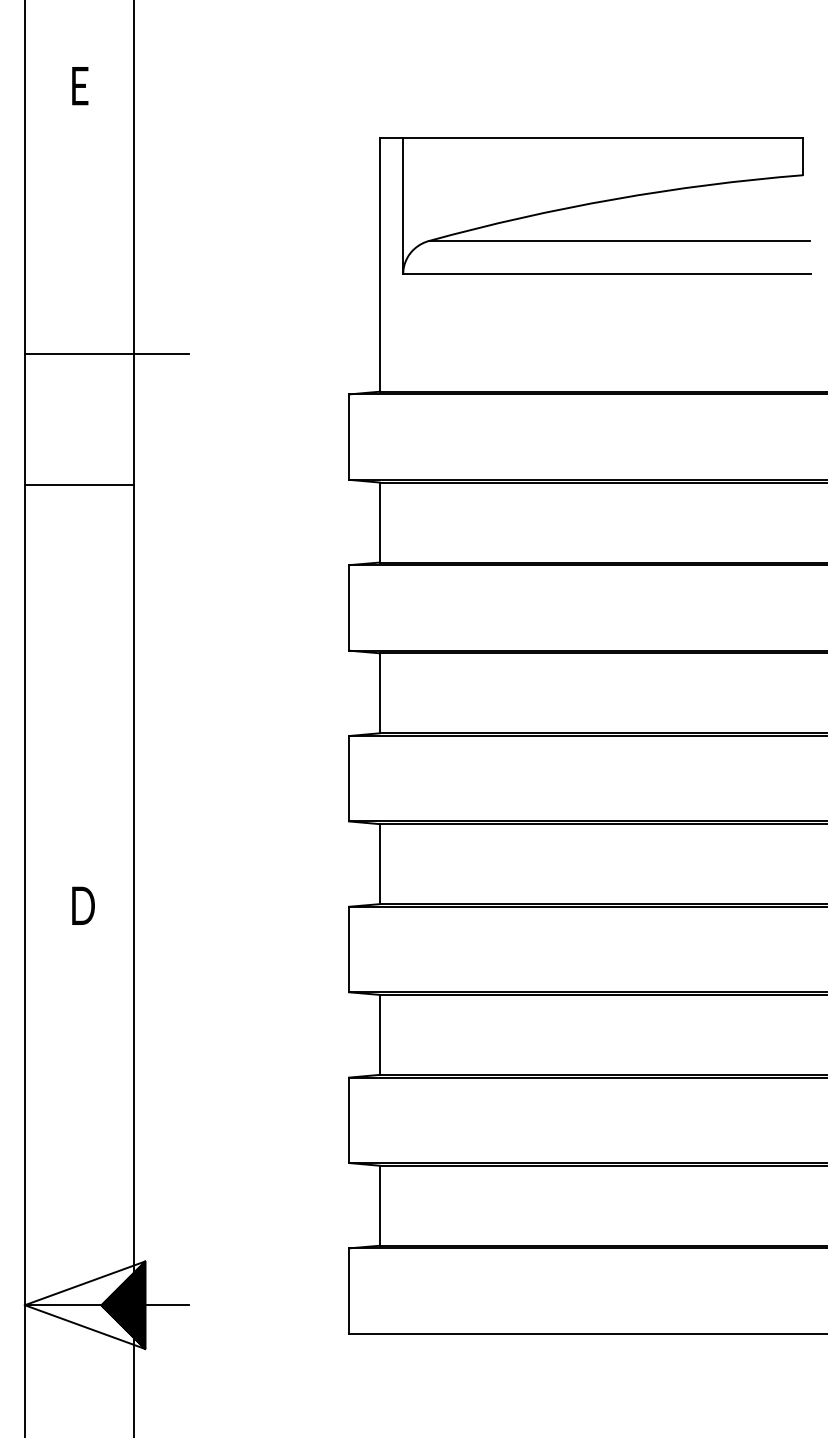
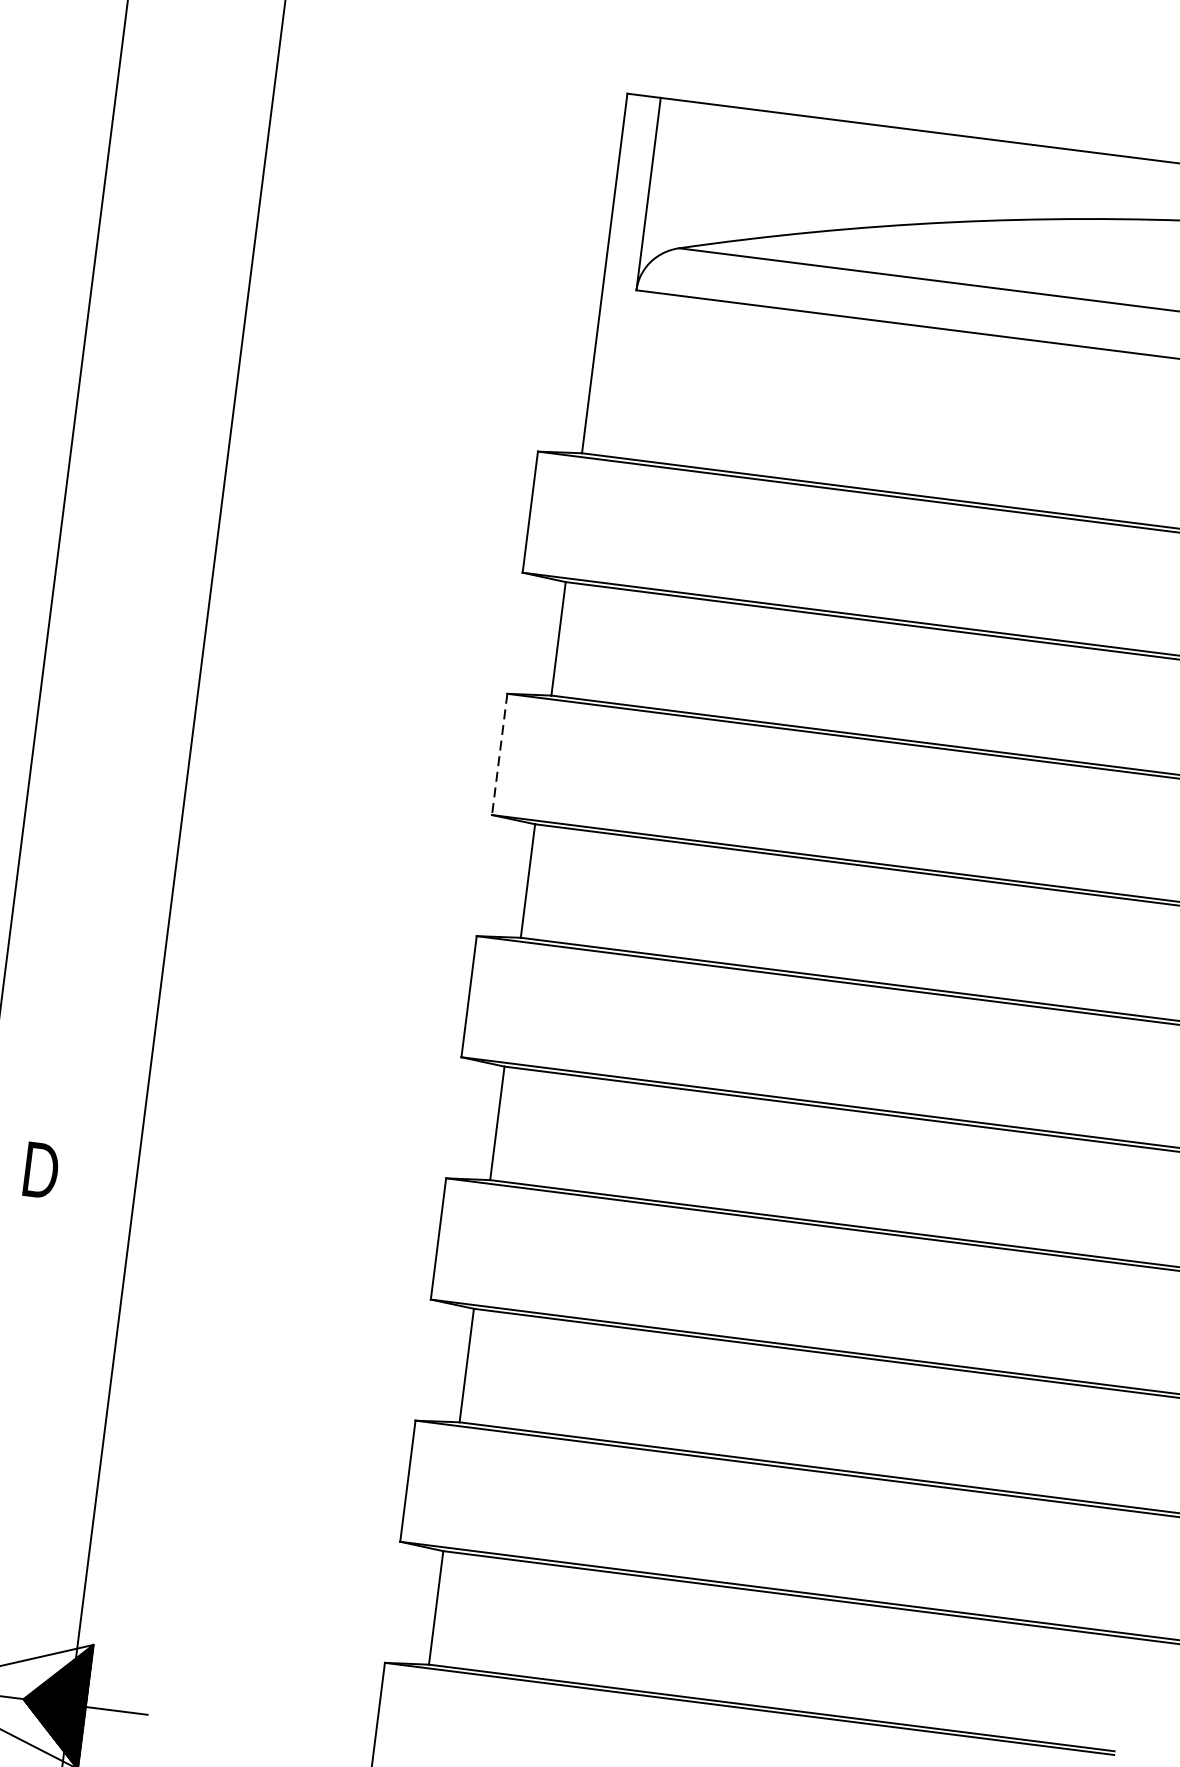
line: (106, 354) -> (201, 351), removed
line: (79, 485) -> (139, 532), removed
line: (349, 607) -> (500, 753), solid -> dashed
text: (83, 905) -> (41, 1170), moved

